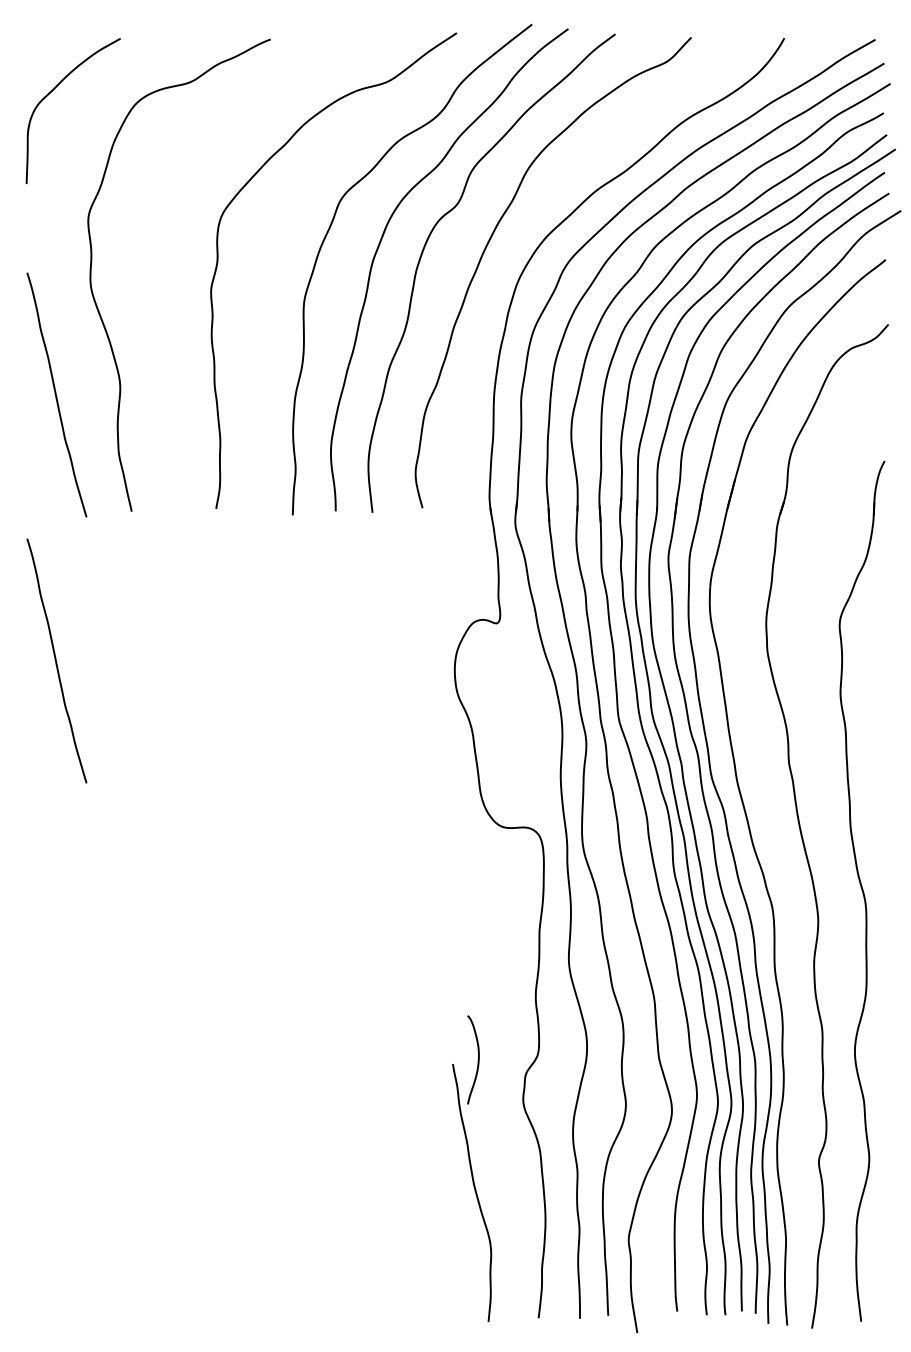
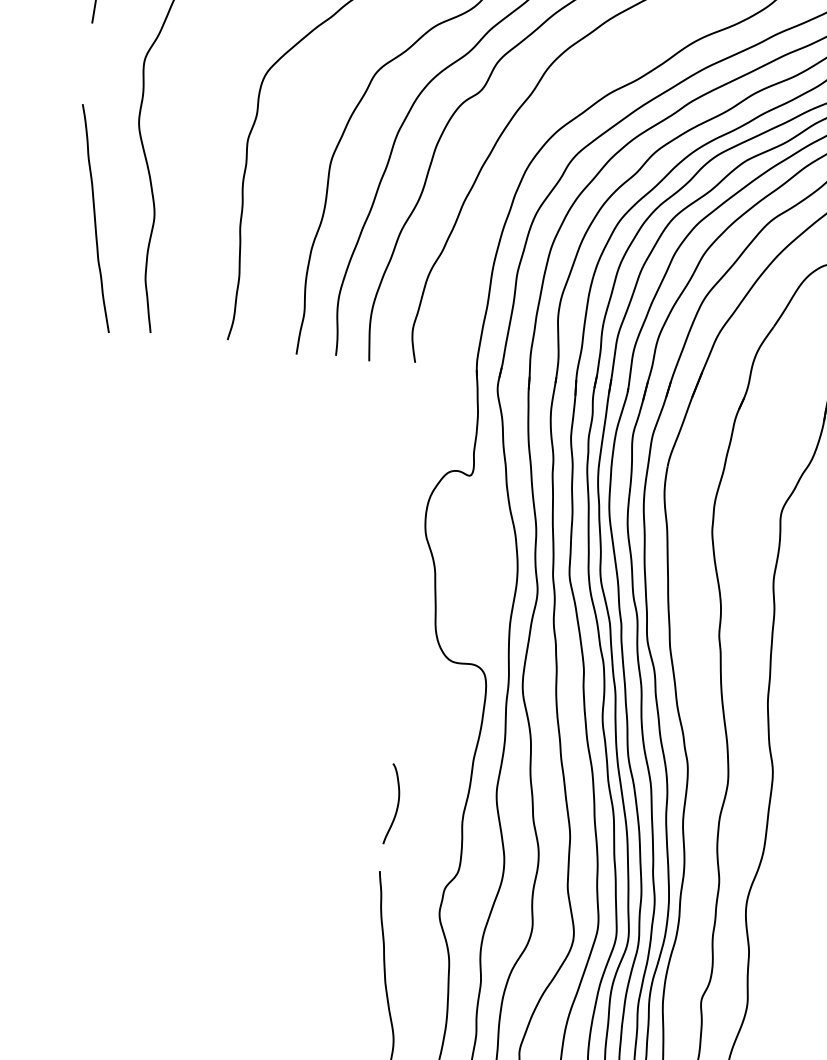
curve: (56, 660) -> (65, 459), removed
curve: (477, 1059) -> (397, 804), moved

